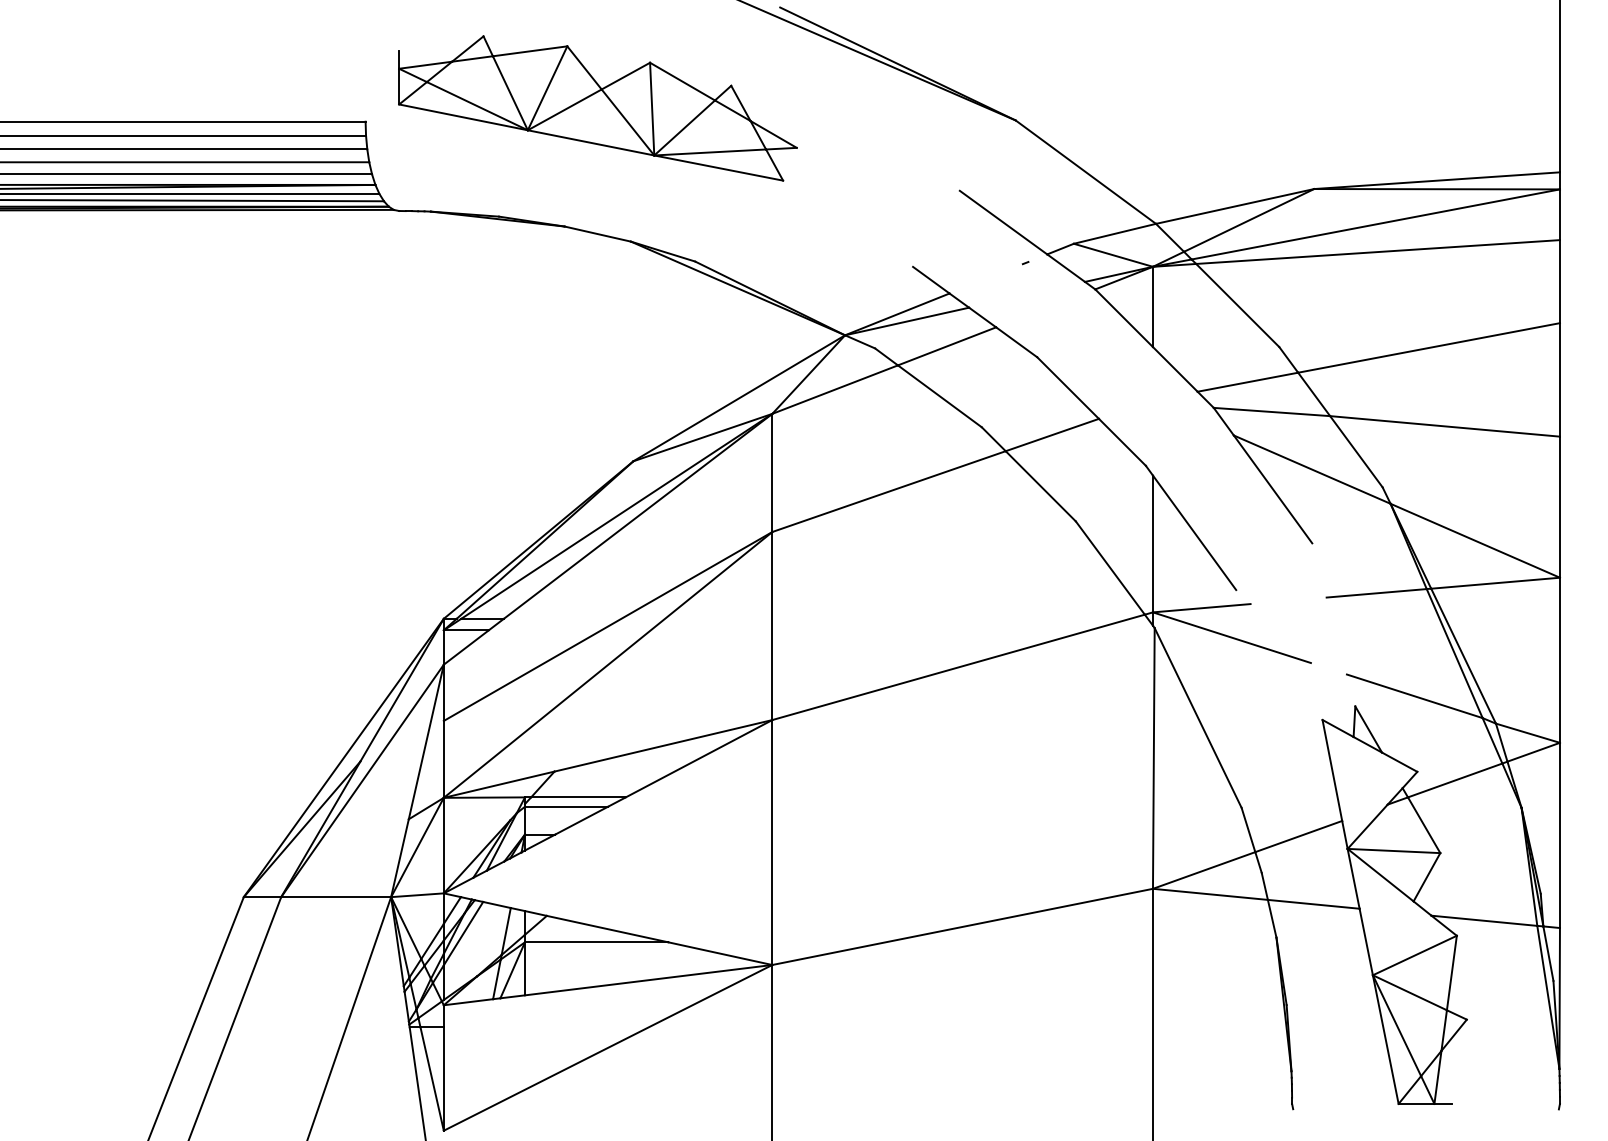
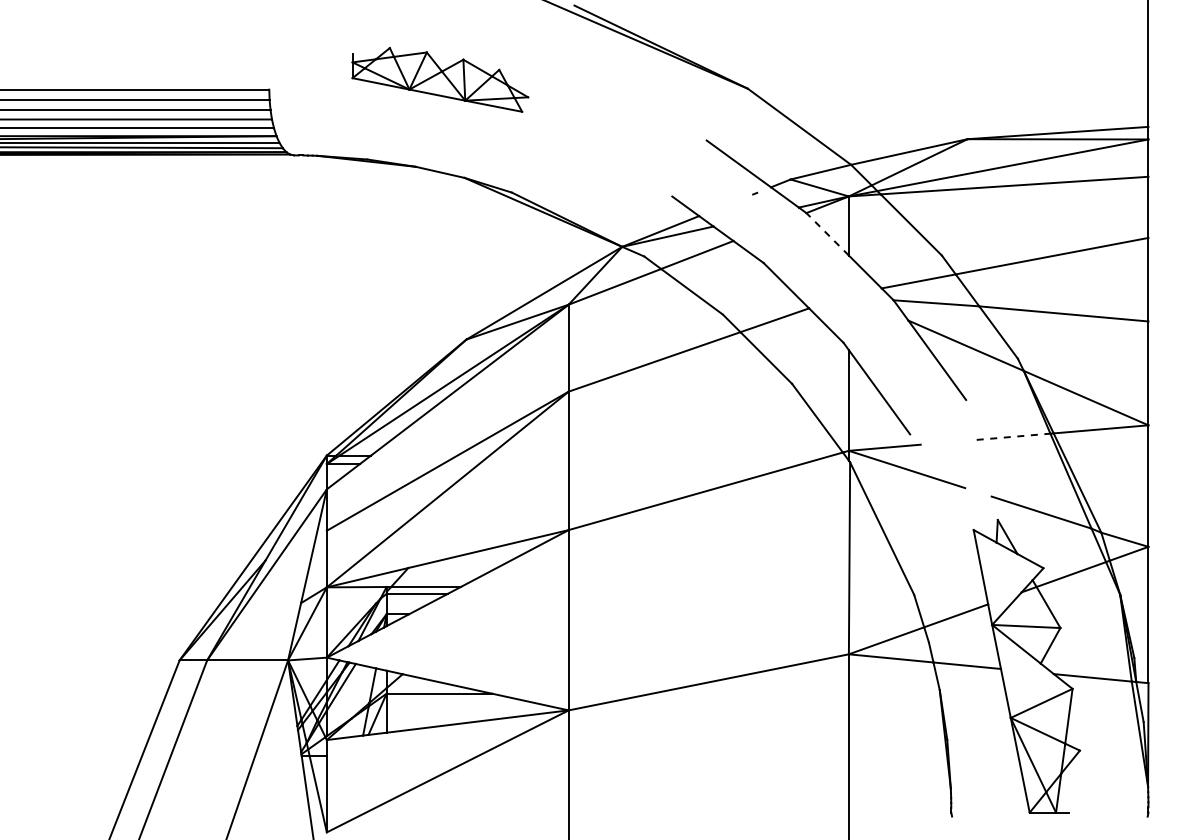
part: (598, 107) -> (440, 79), size x0.6
line: (1123, 317) -> (827, 233), solid -> dashed
line: (1376, 592) -> (1013, 436), solid -> dashed

